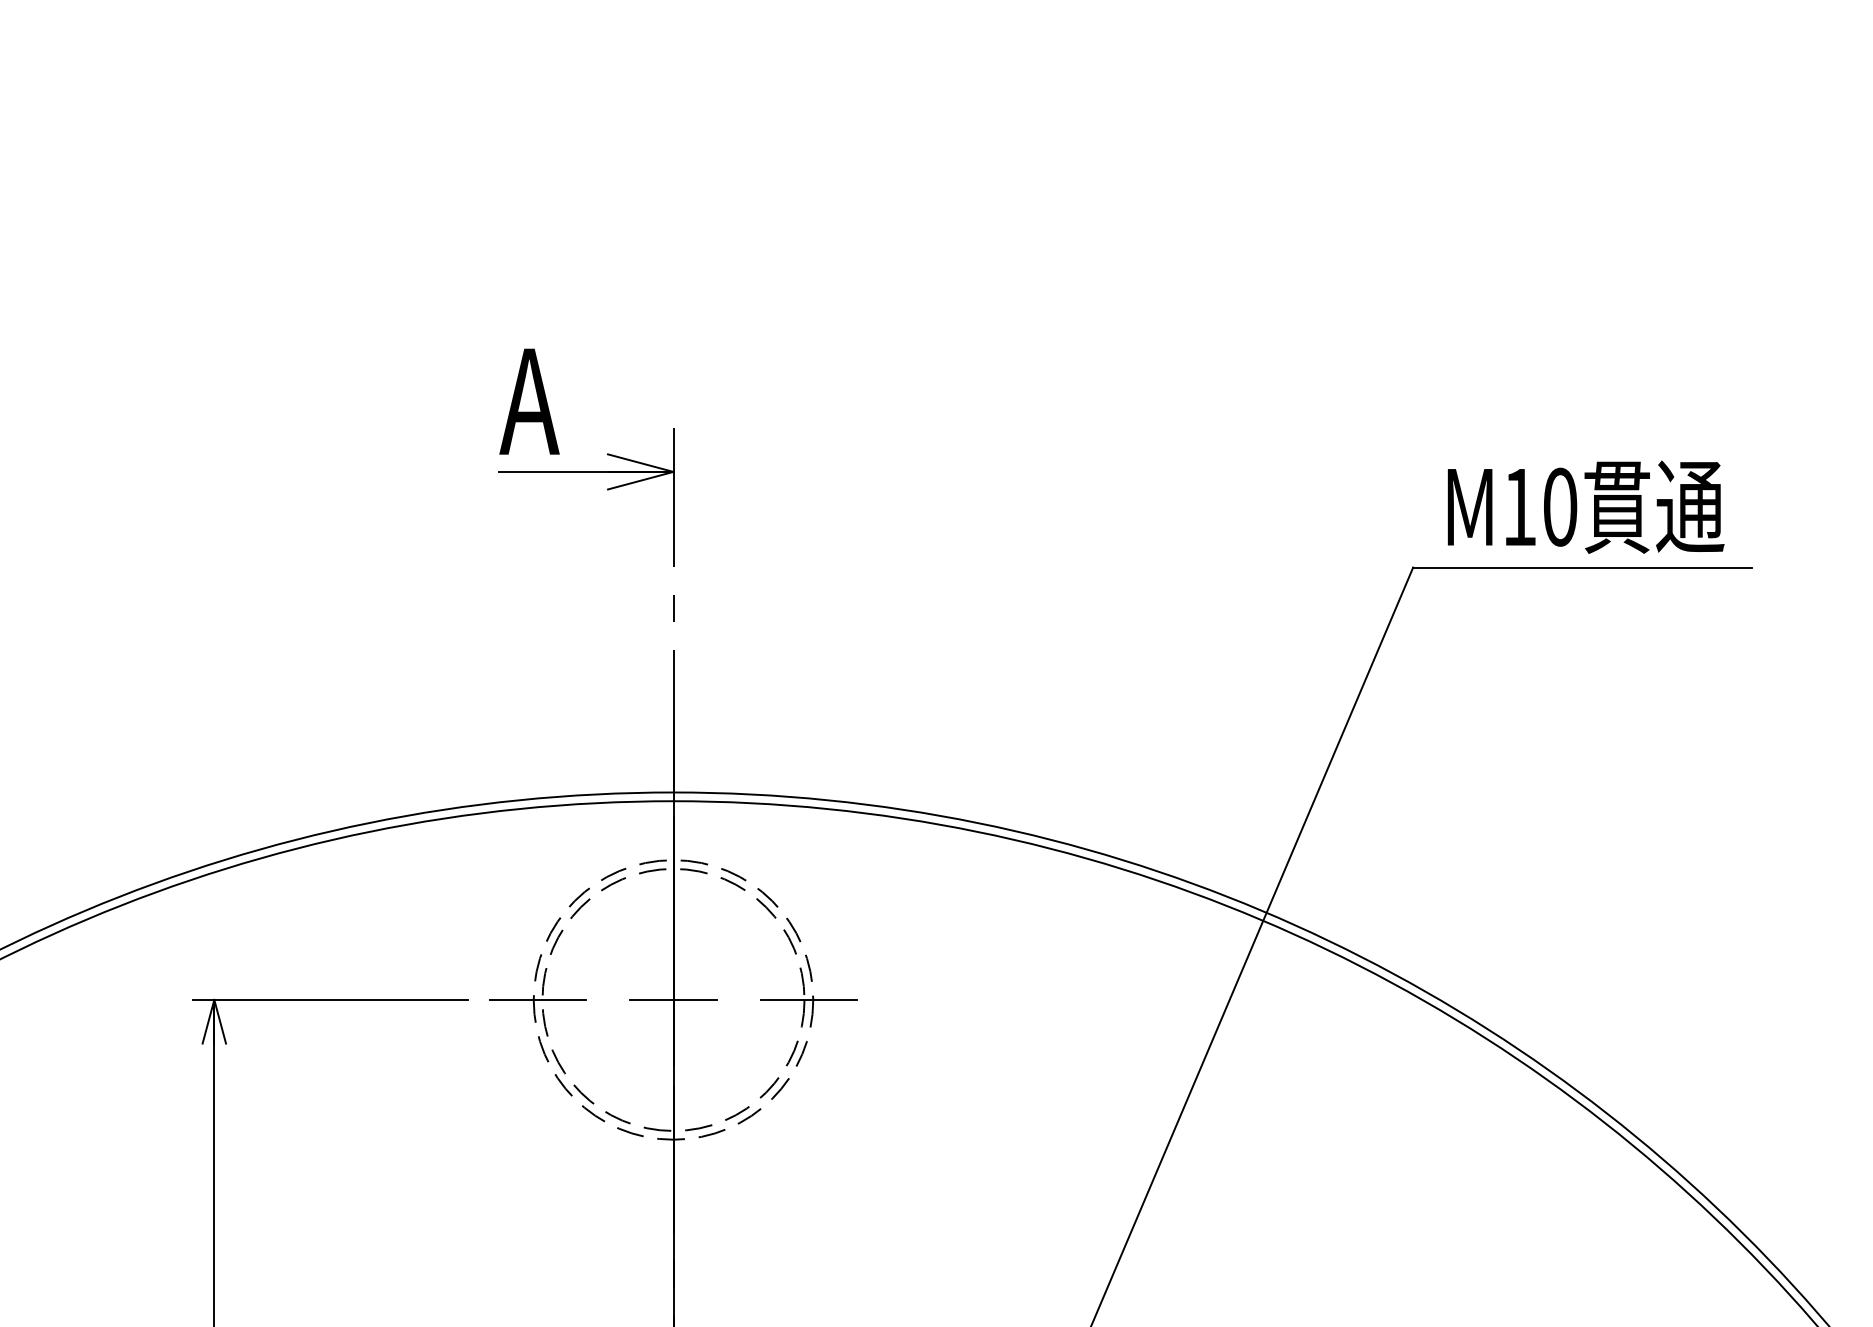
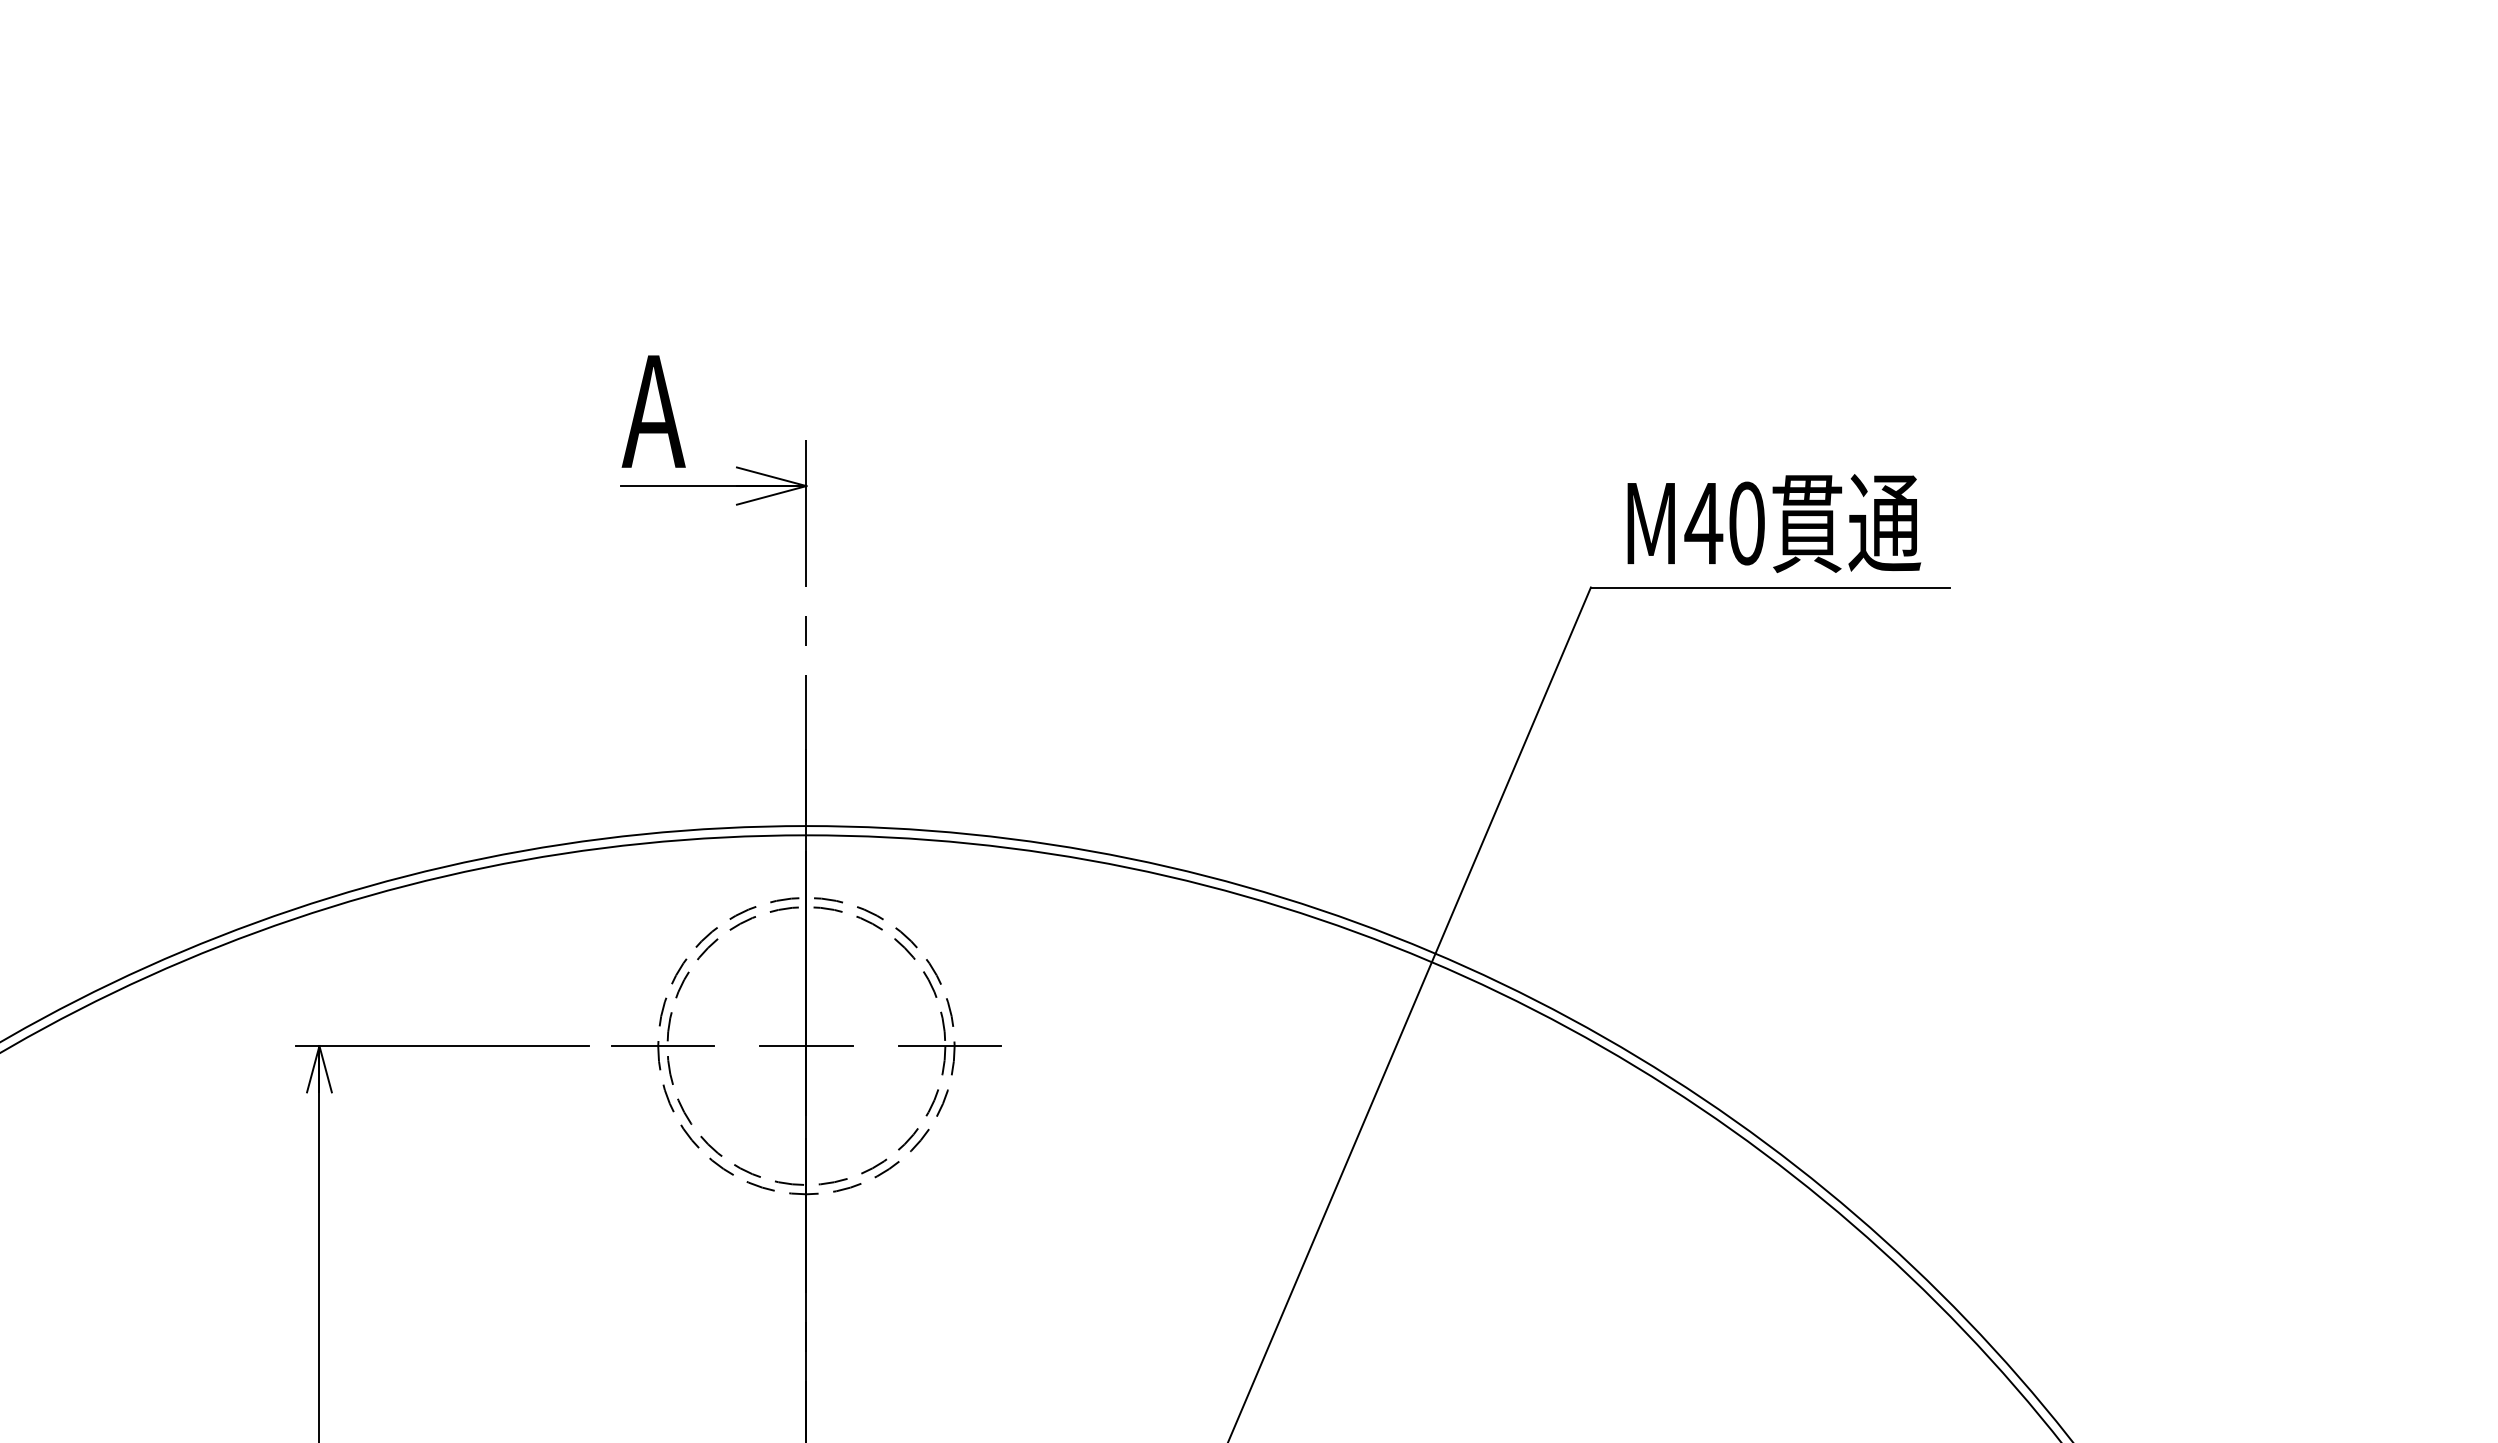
text: (1519, 507) -> (1703, 523), M10 -> M40

